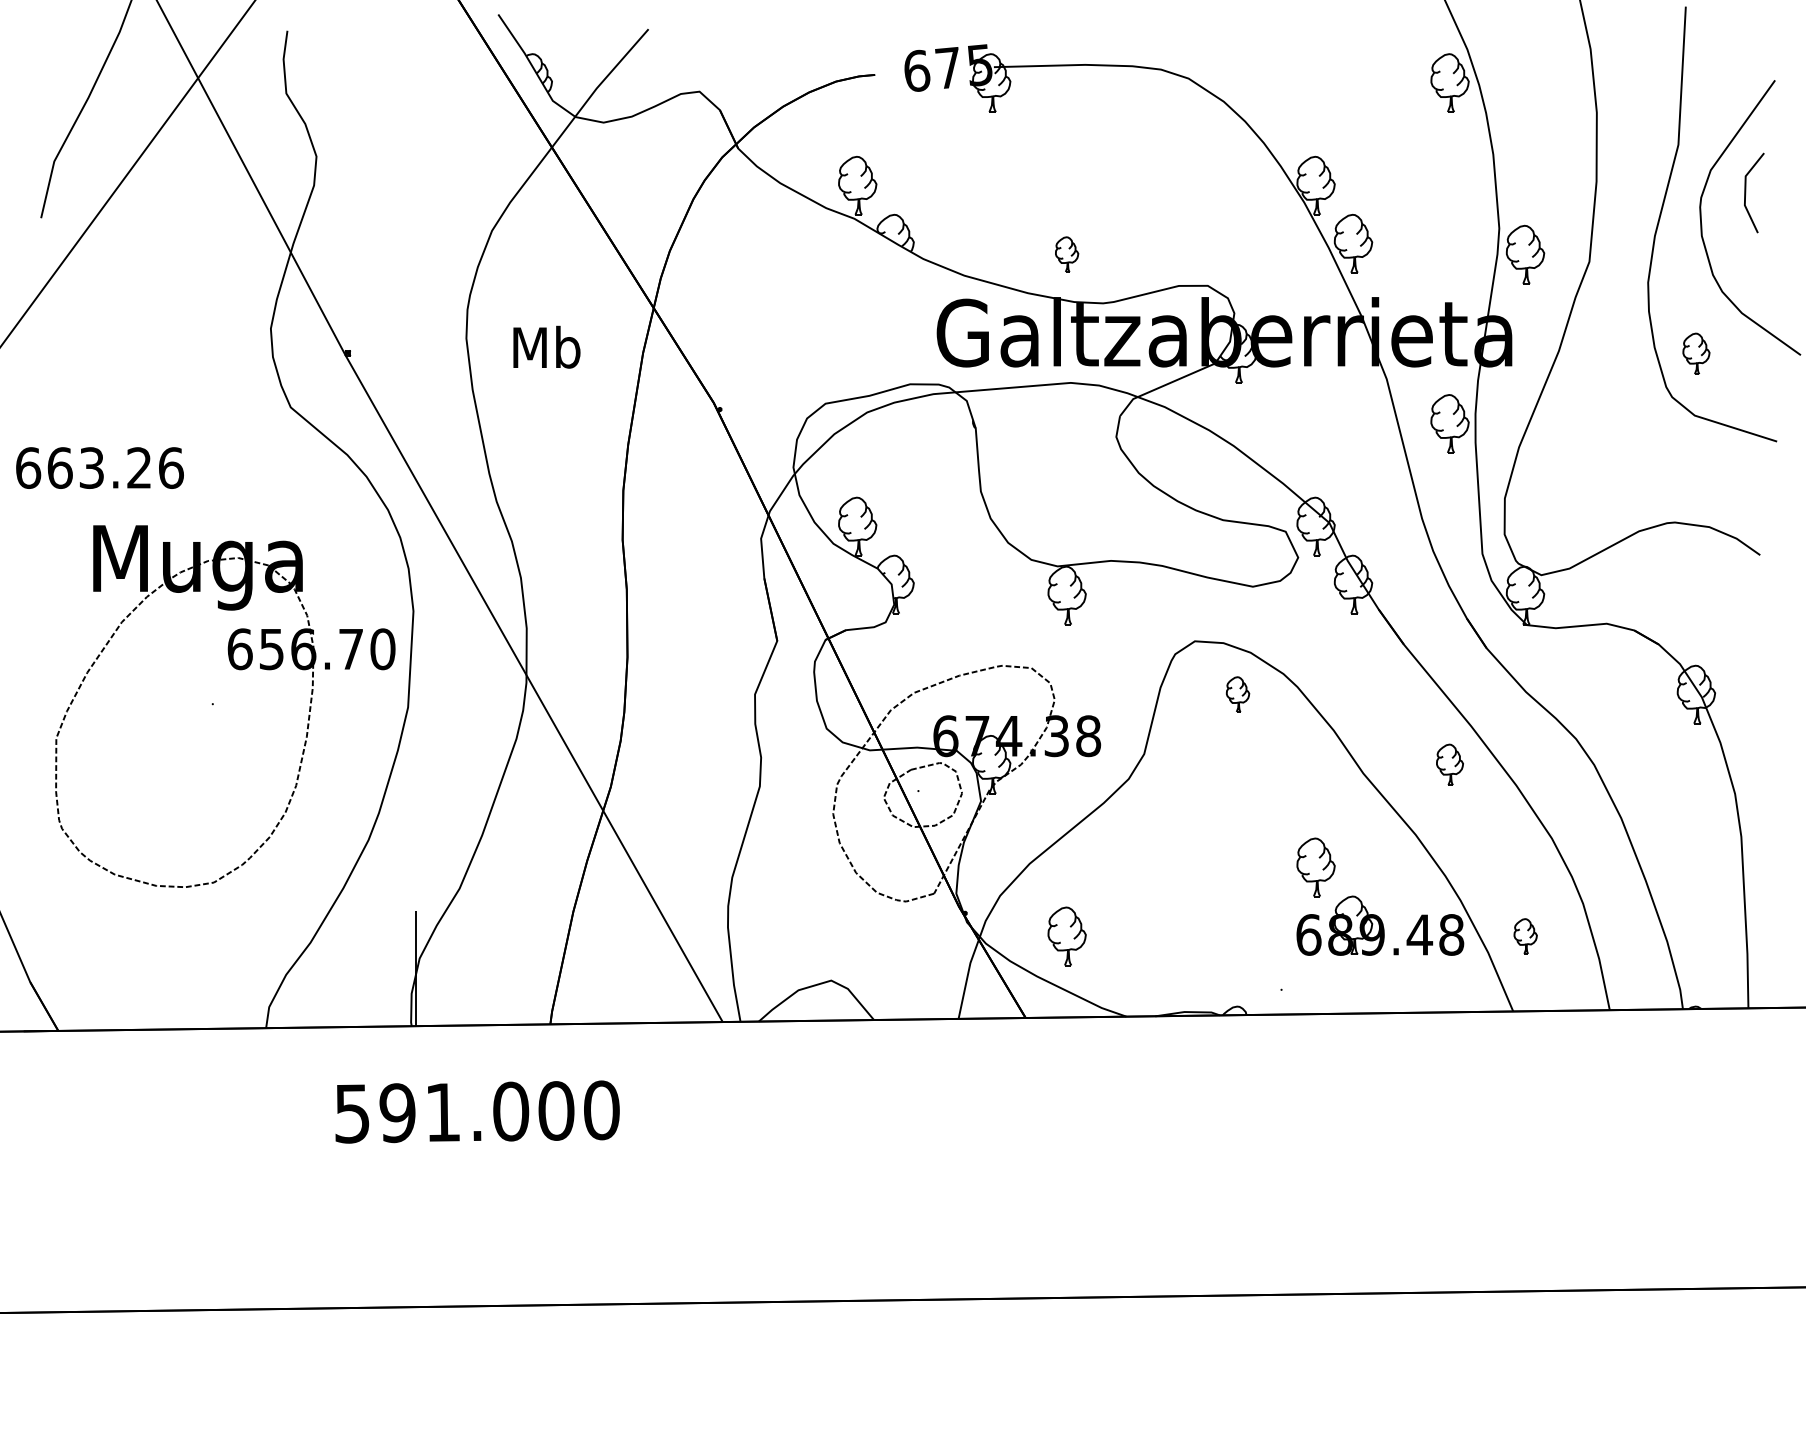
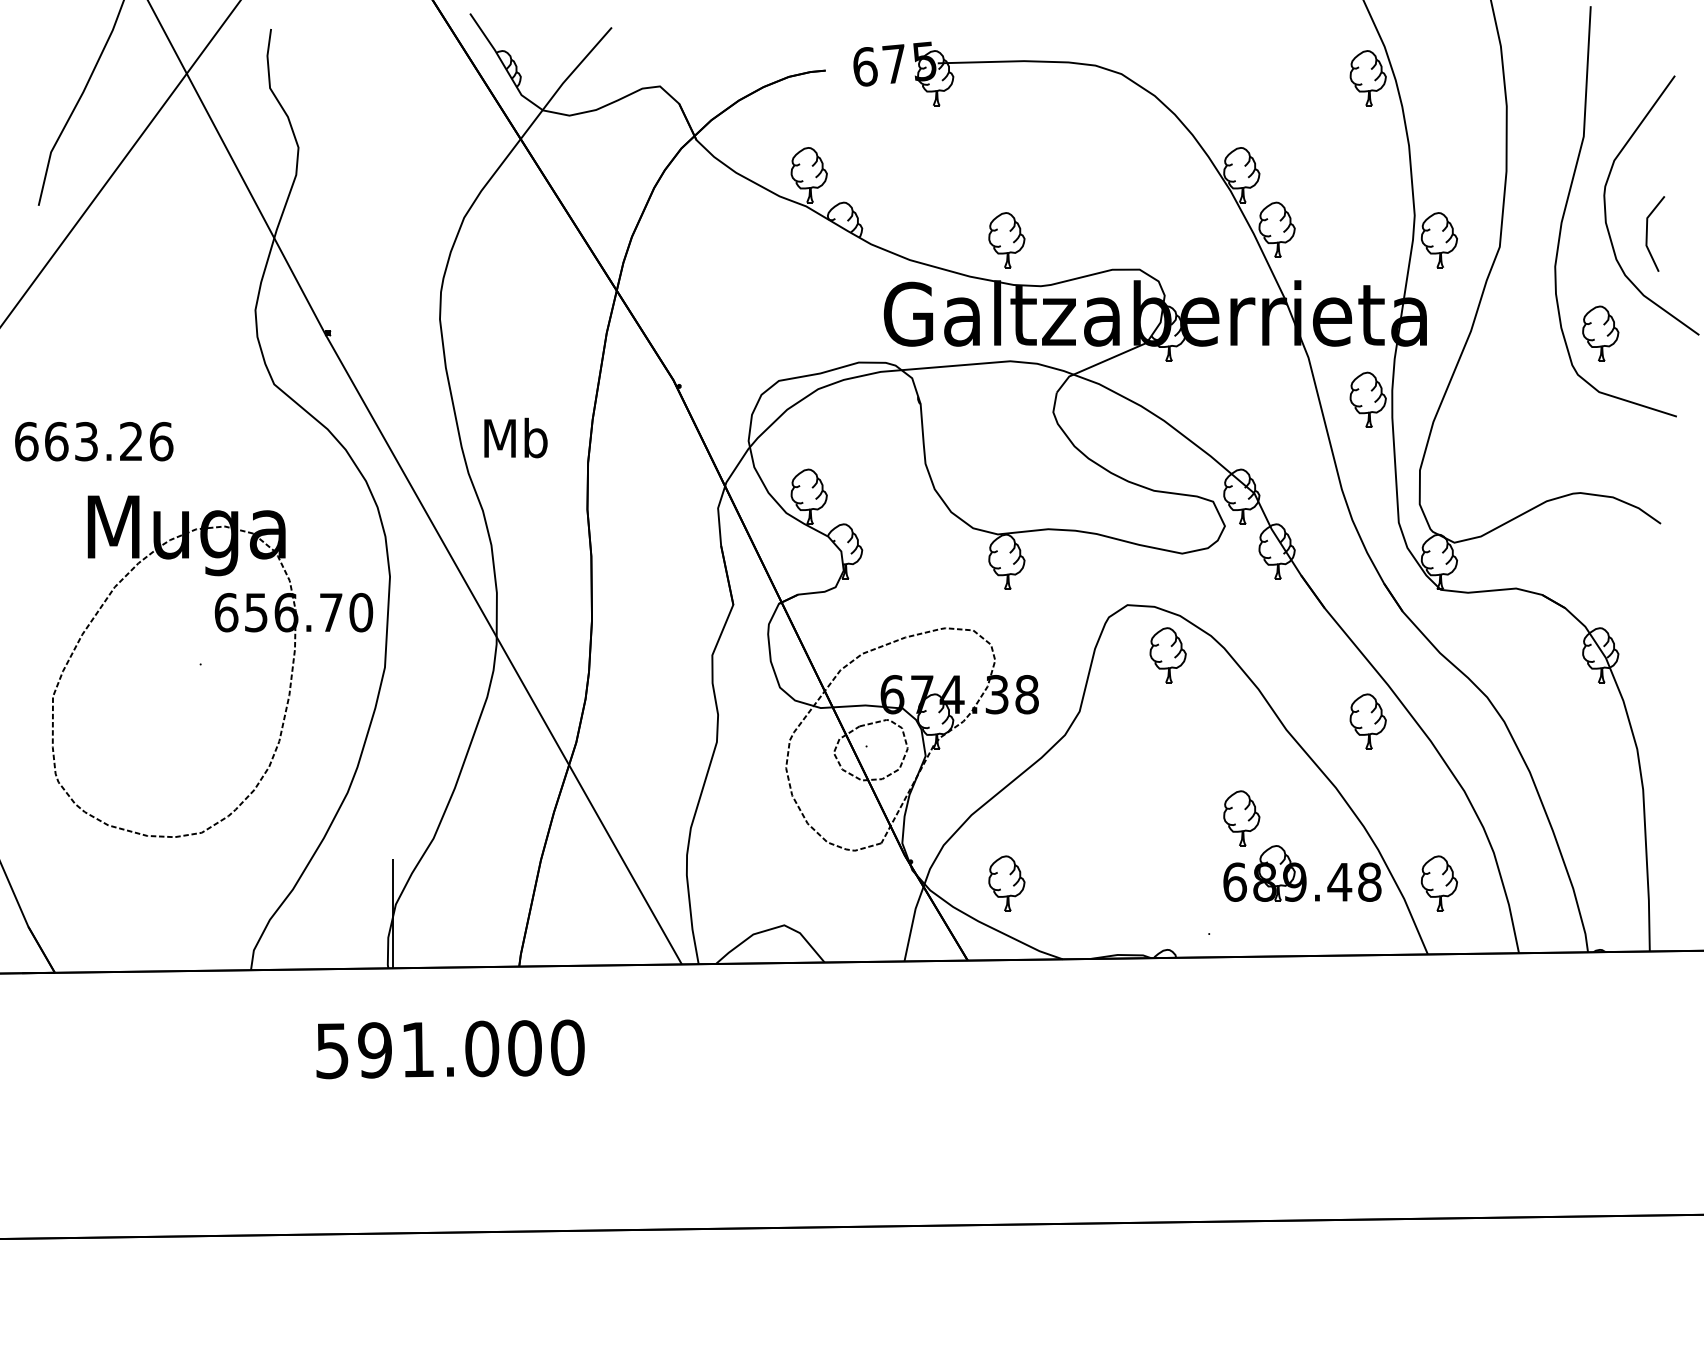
line: (1746, 192) -> (1648, 233), moved
part: (1066, 254) -> (1006, 240), size x1.67
text: (546, 346) -> (515, 437), moved
part: (1696, 353) -> (1600, 333), size x1.43
part: (1237, 694) -> (1167, 655), size x1.67
part: (1449, 764) -> (1367, 721), size x1.43
part: (1525, 936) -> (1439, 883), size x1.67

